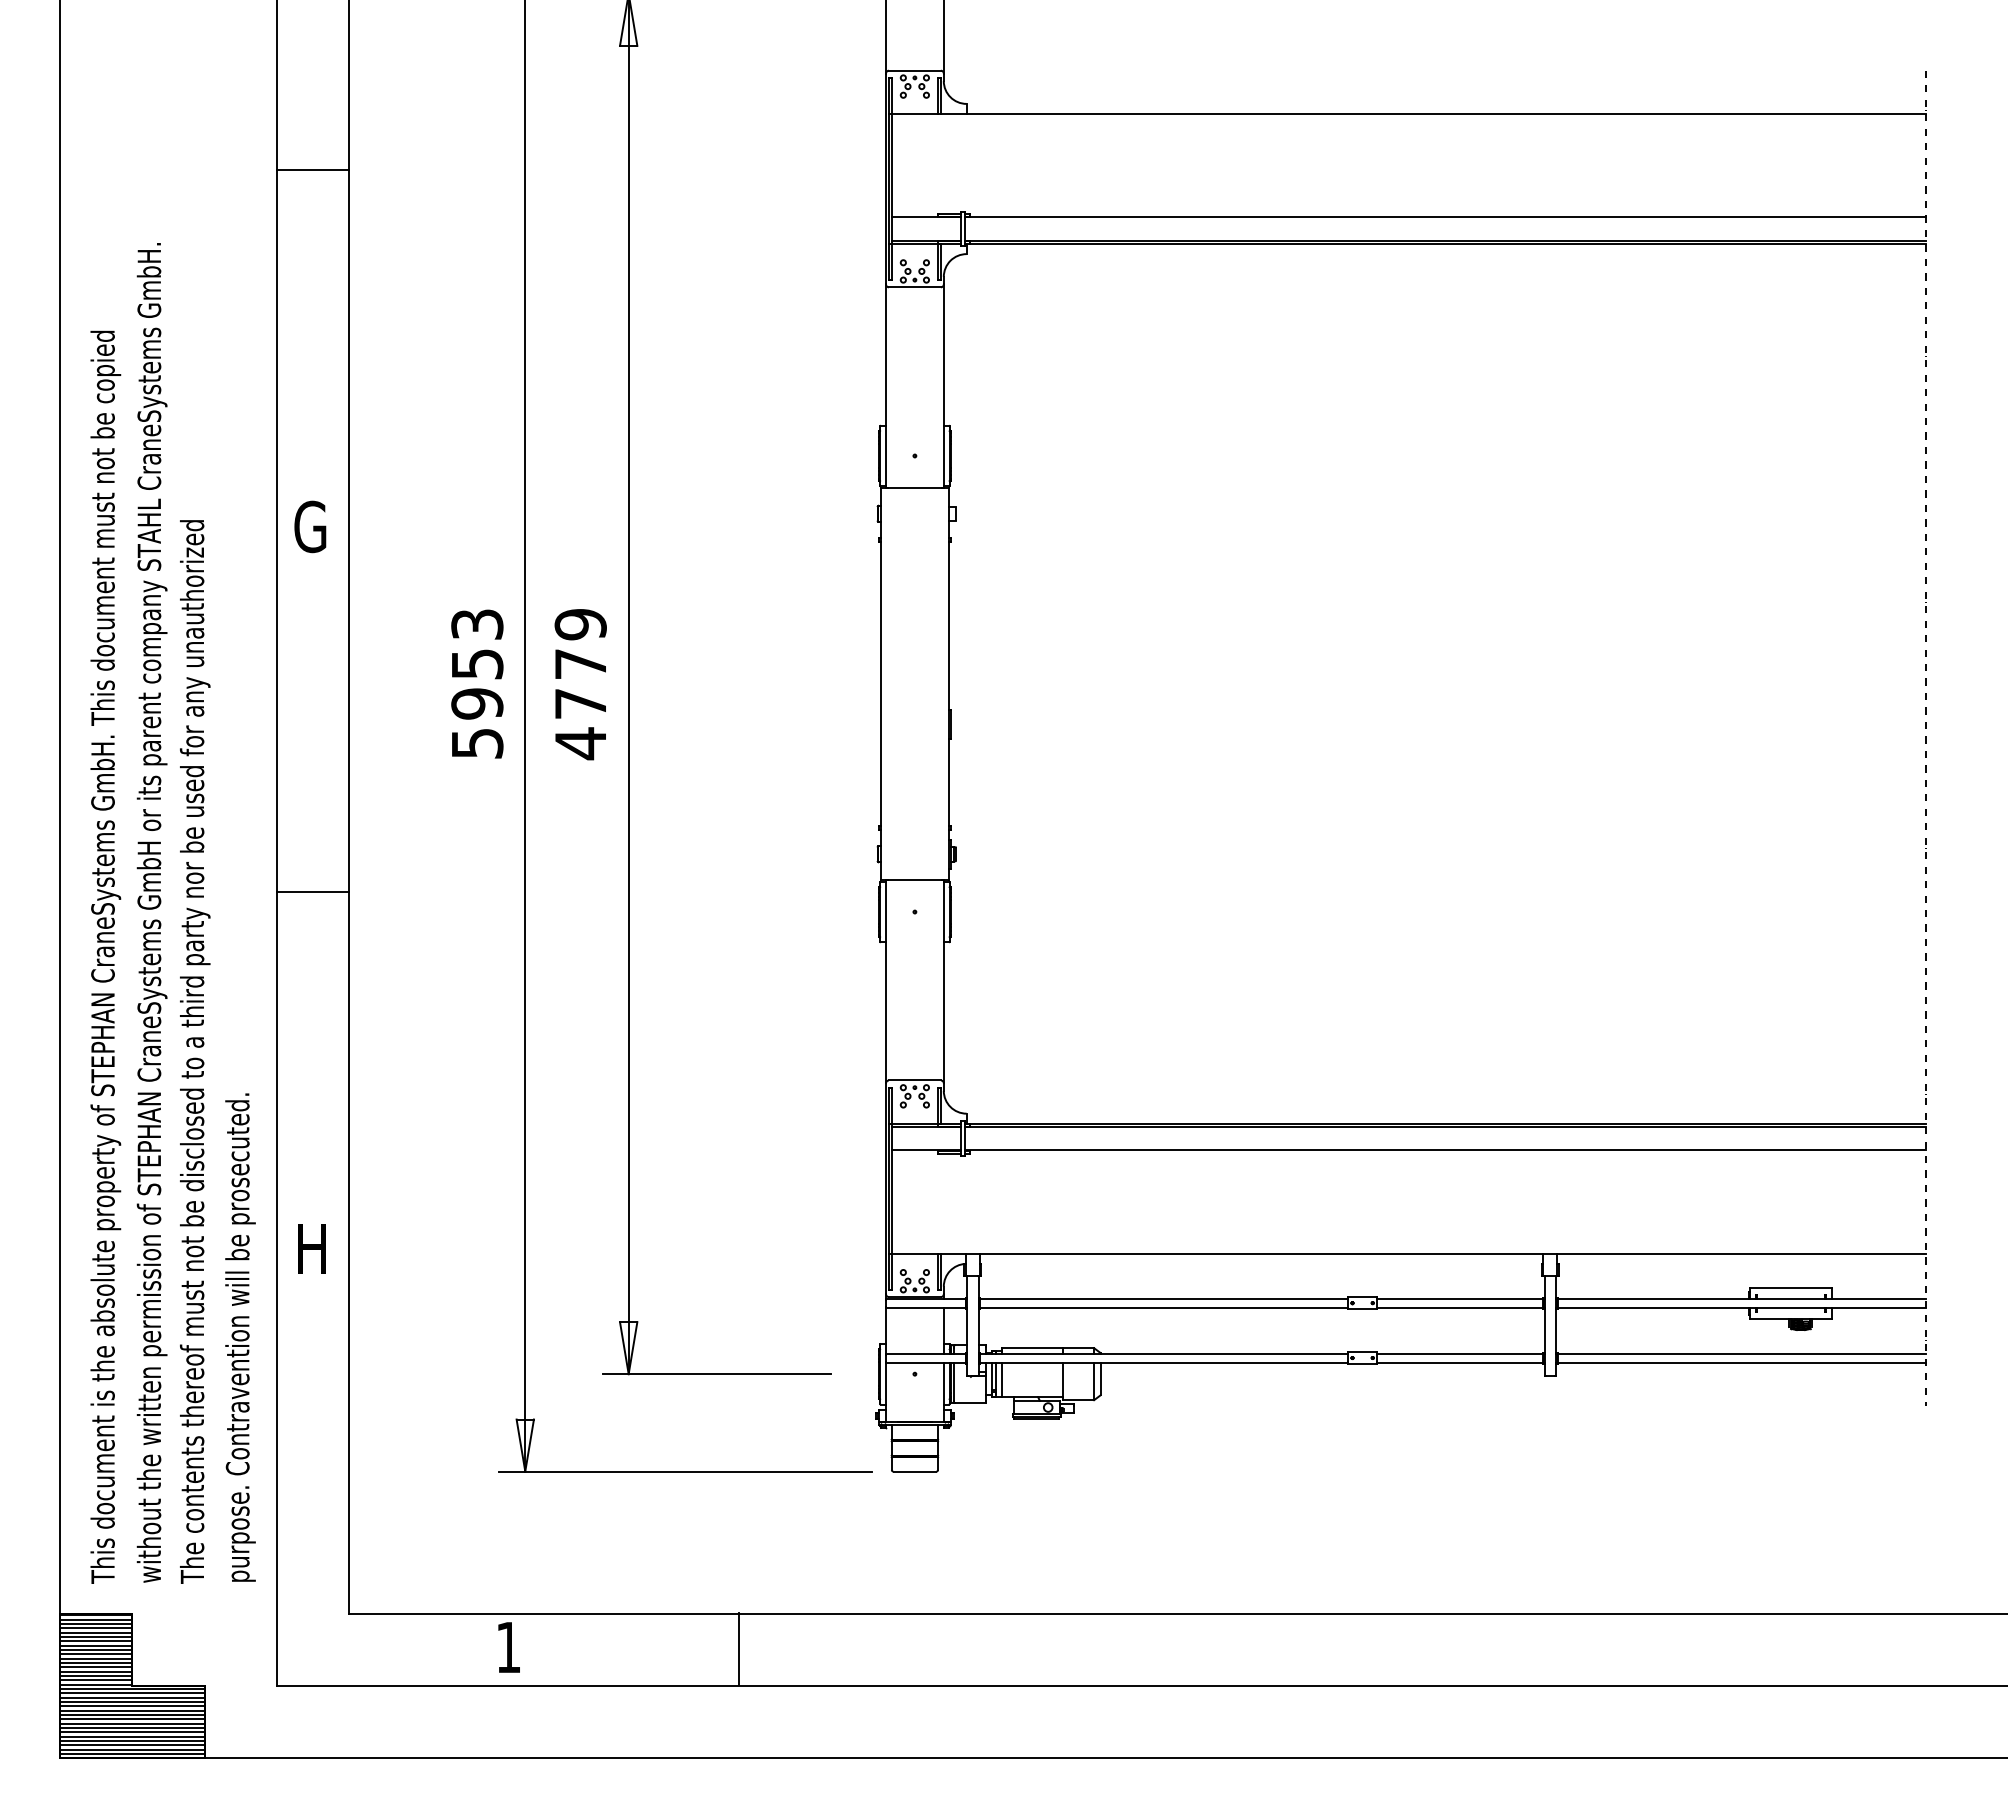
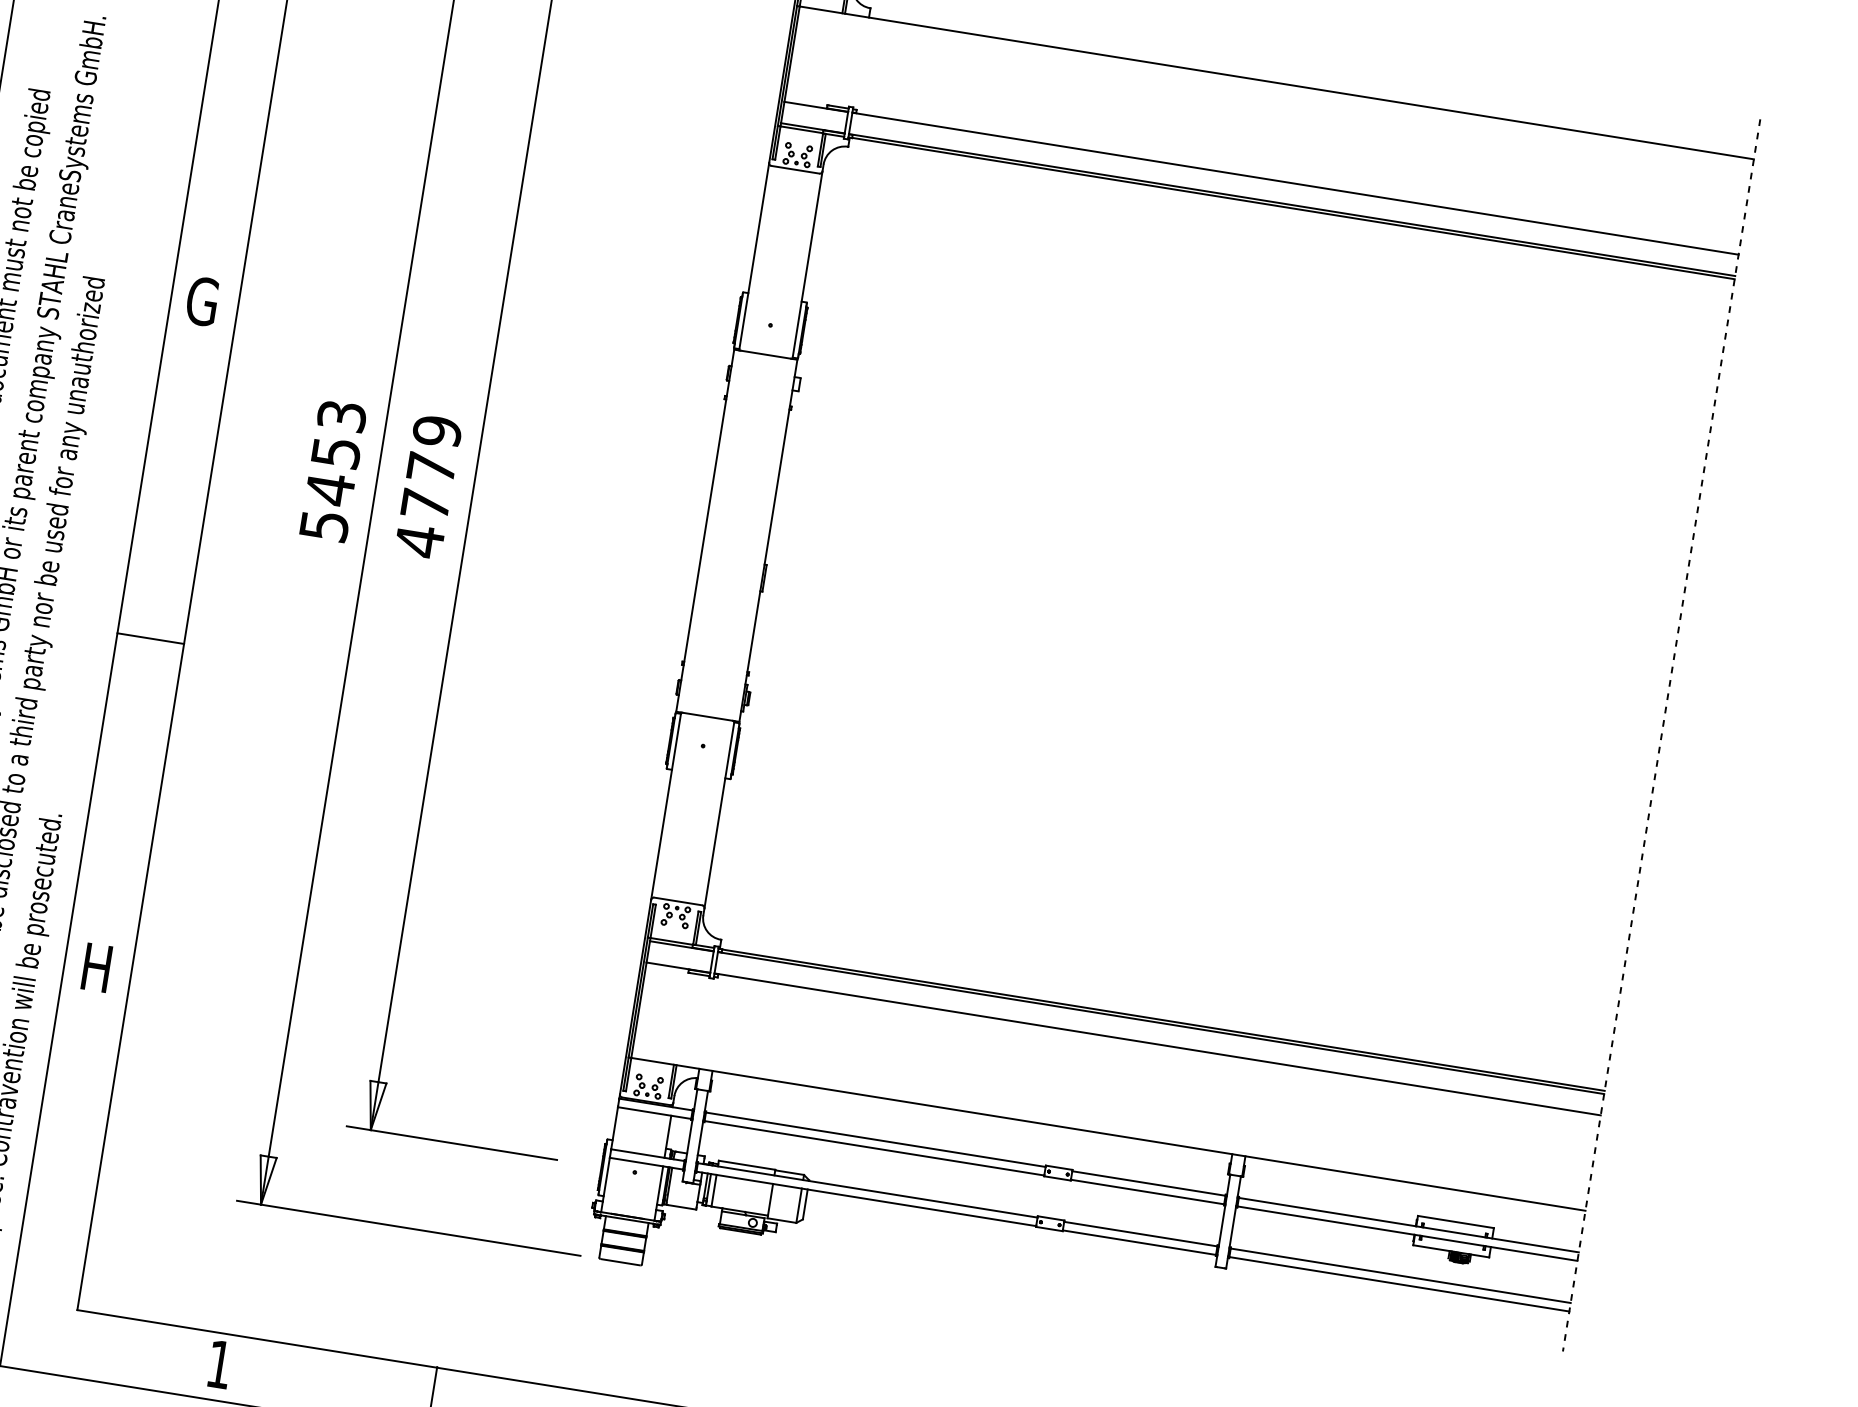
text: (477, 703) -> (330, 489), 5953 -> 5453

